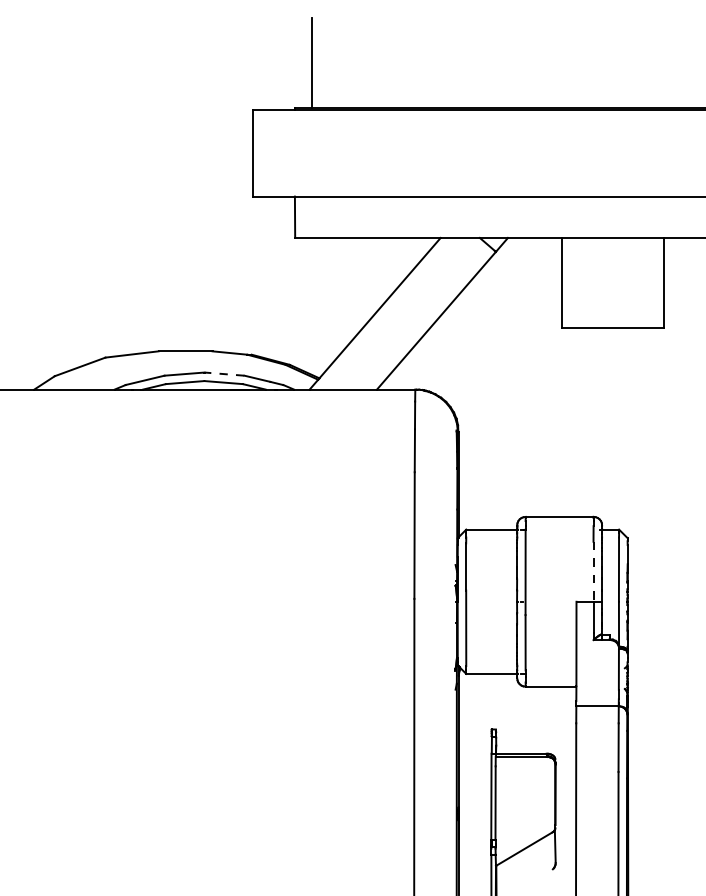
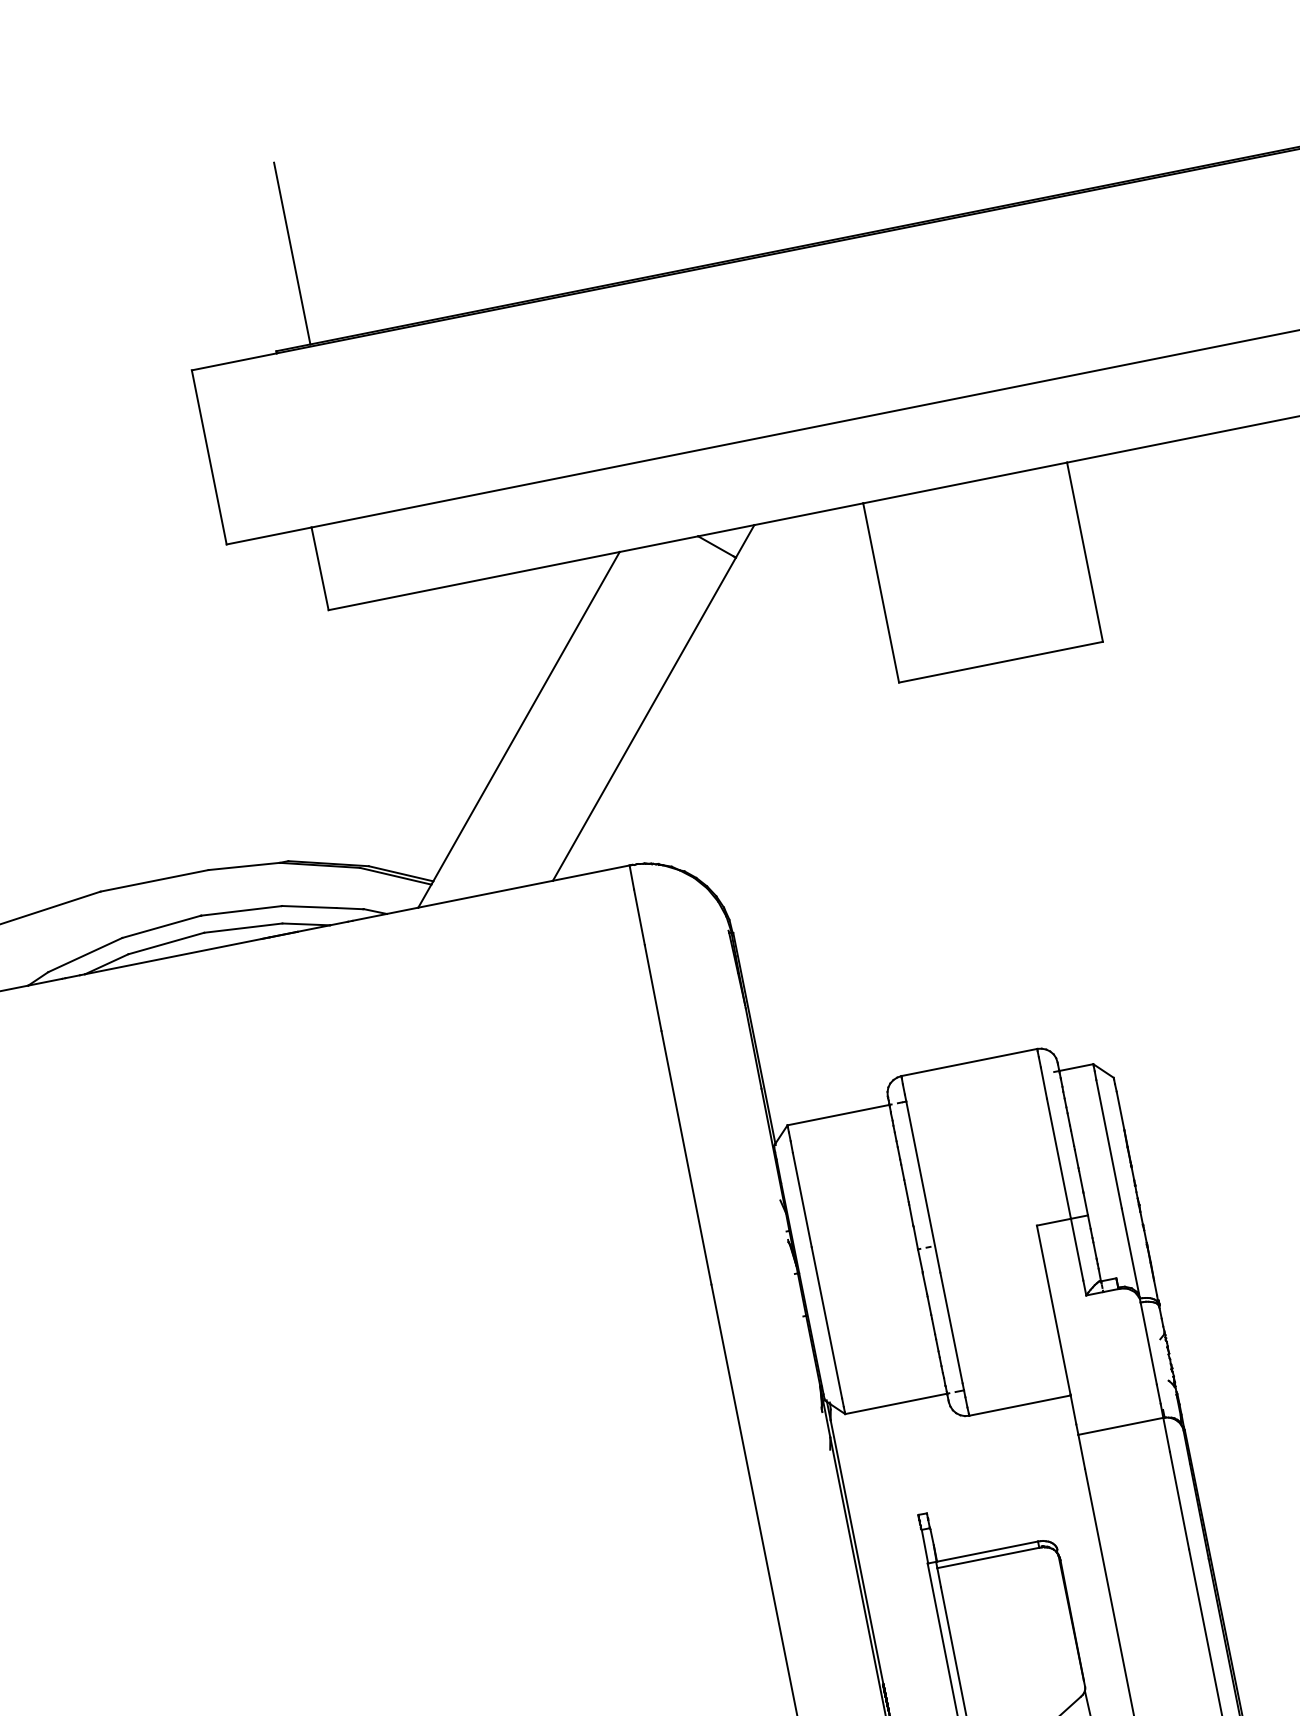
line: (224, 374) -> (241, 911), dashed -> solid
line: (593, 572) -> (1059, 1160), dashed -> solid

